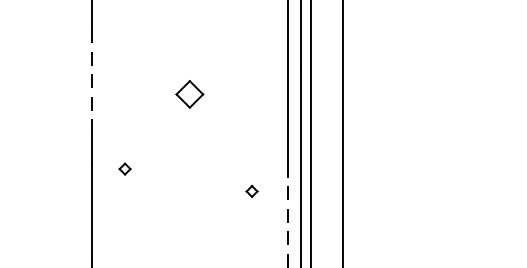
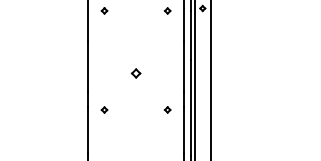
line: (92, 82) -> (88, 67), dashed -> solid
part: (188, 94) -> (135, 73), size x0.62
part: (251, 190) -> (167, 109), moved
line: (288, 210) -> (184, 130), dashed -> solid

